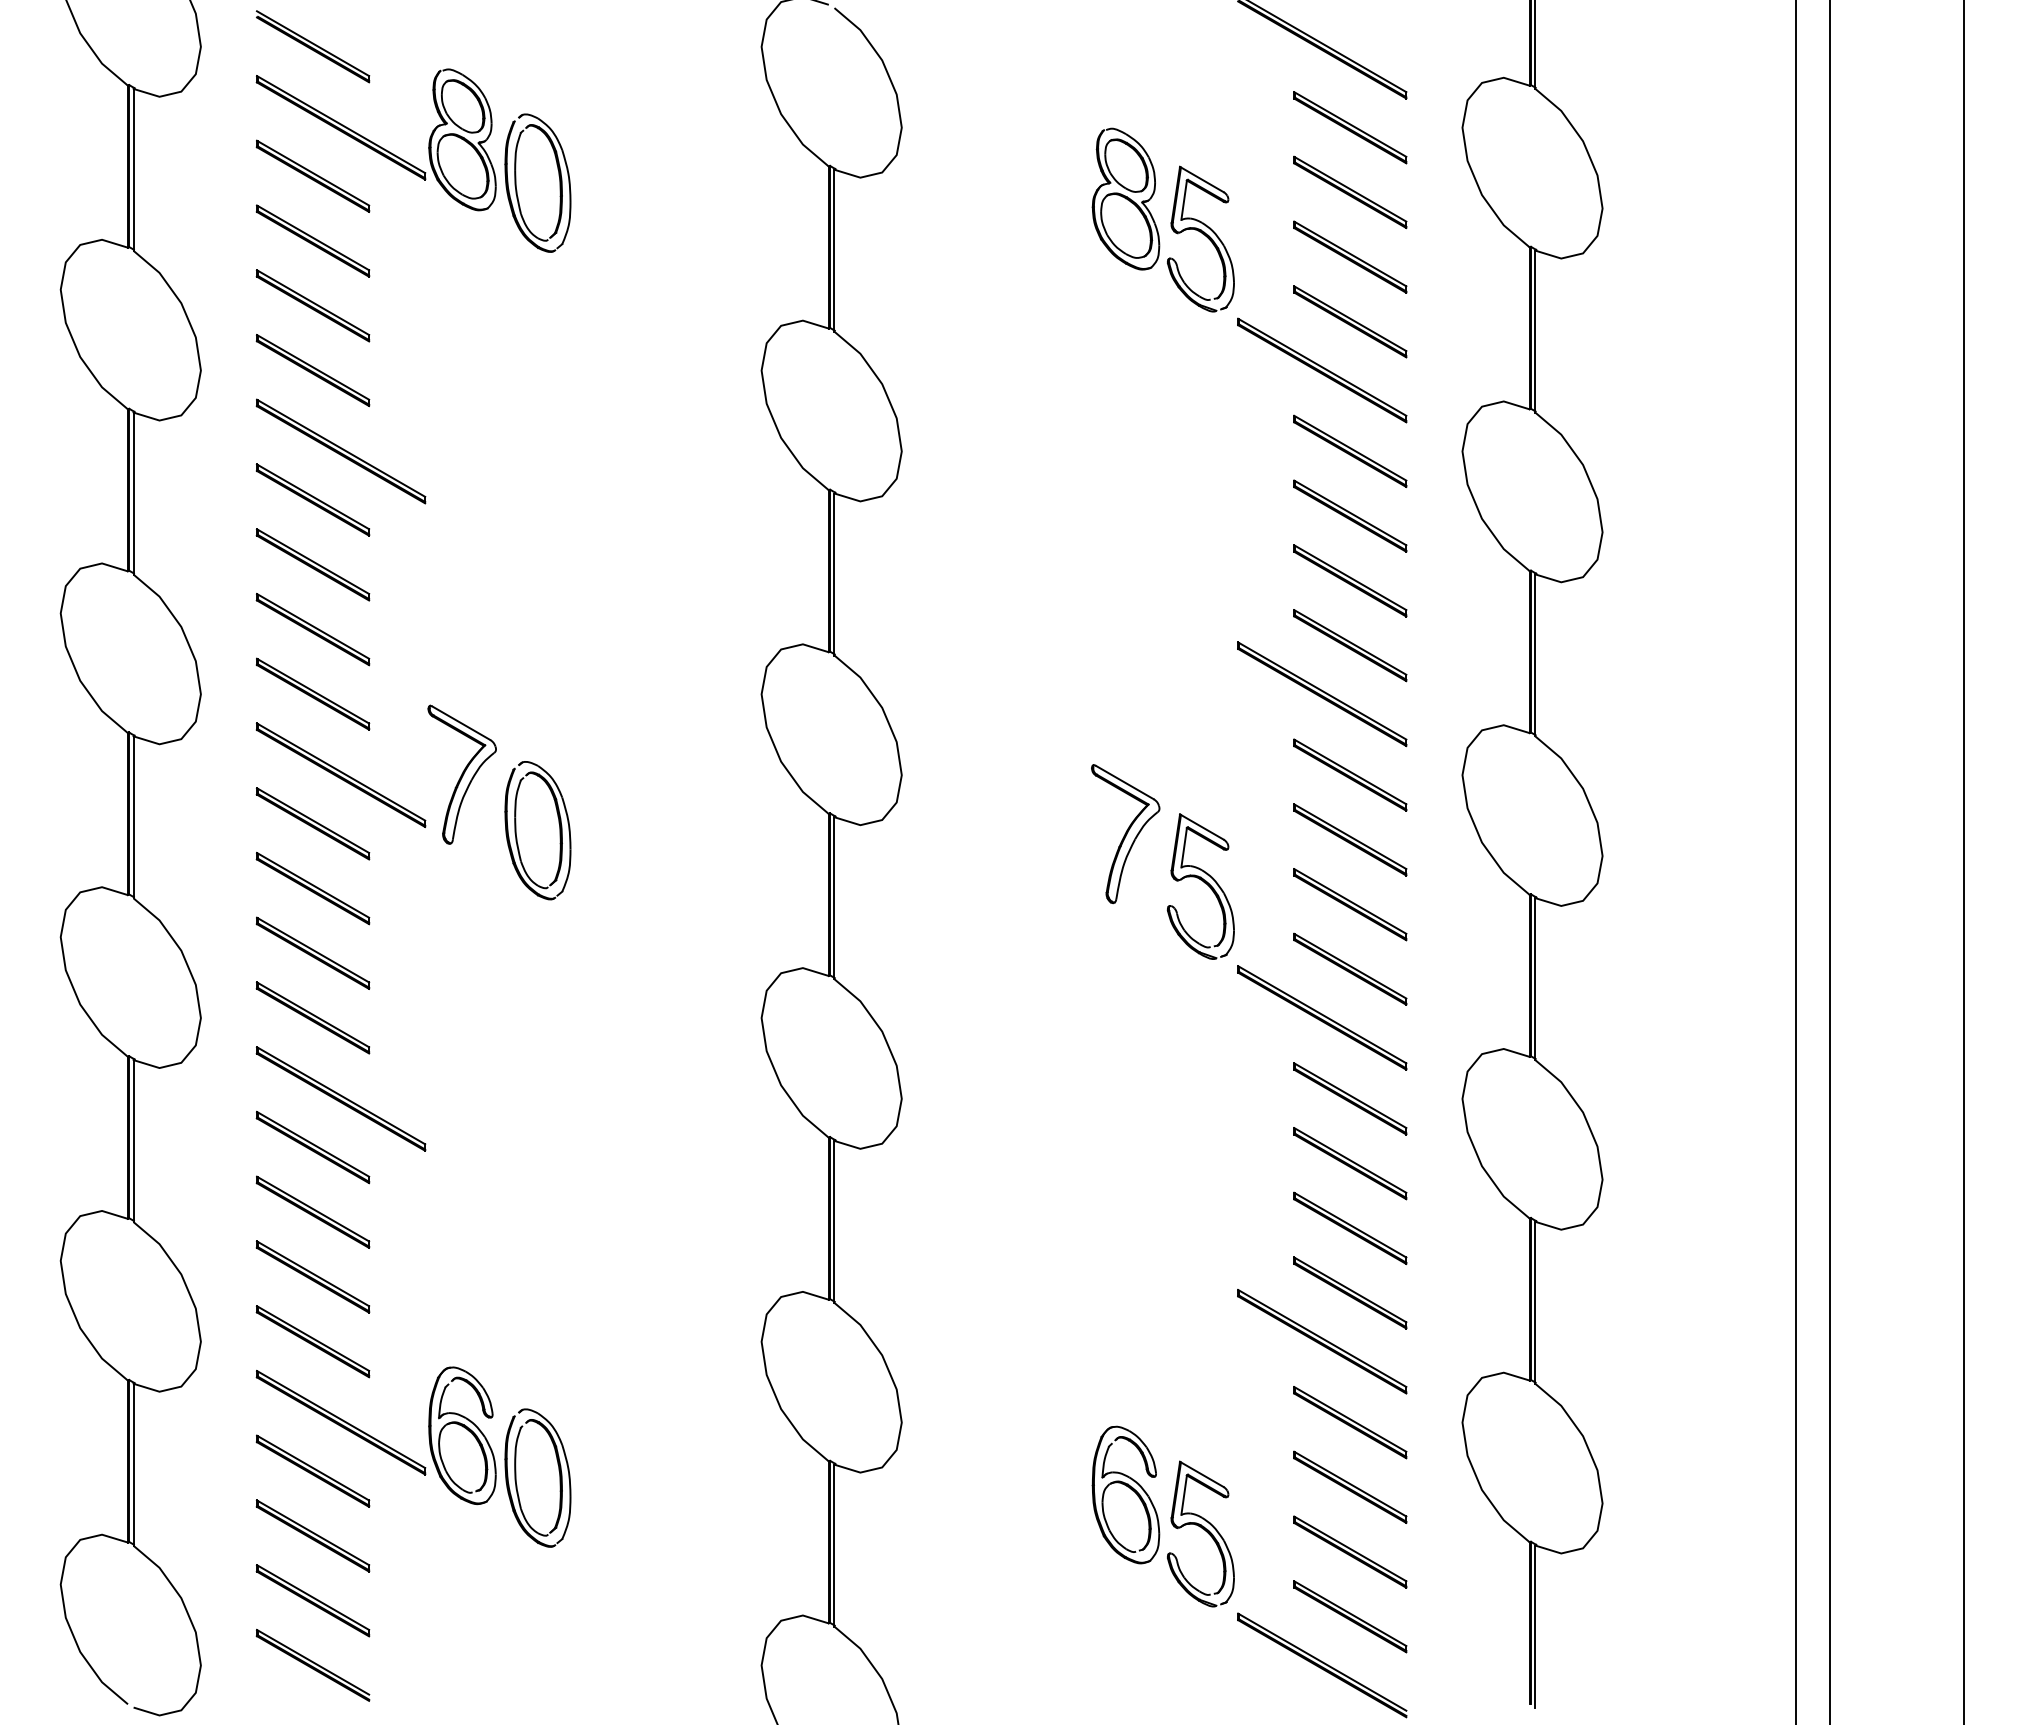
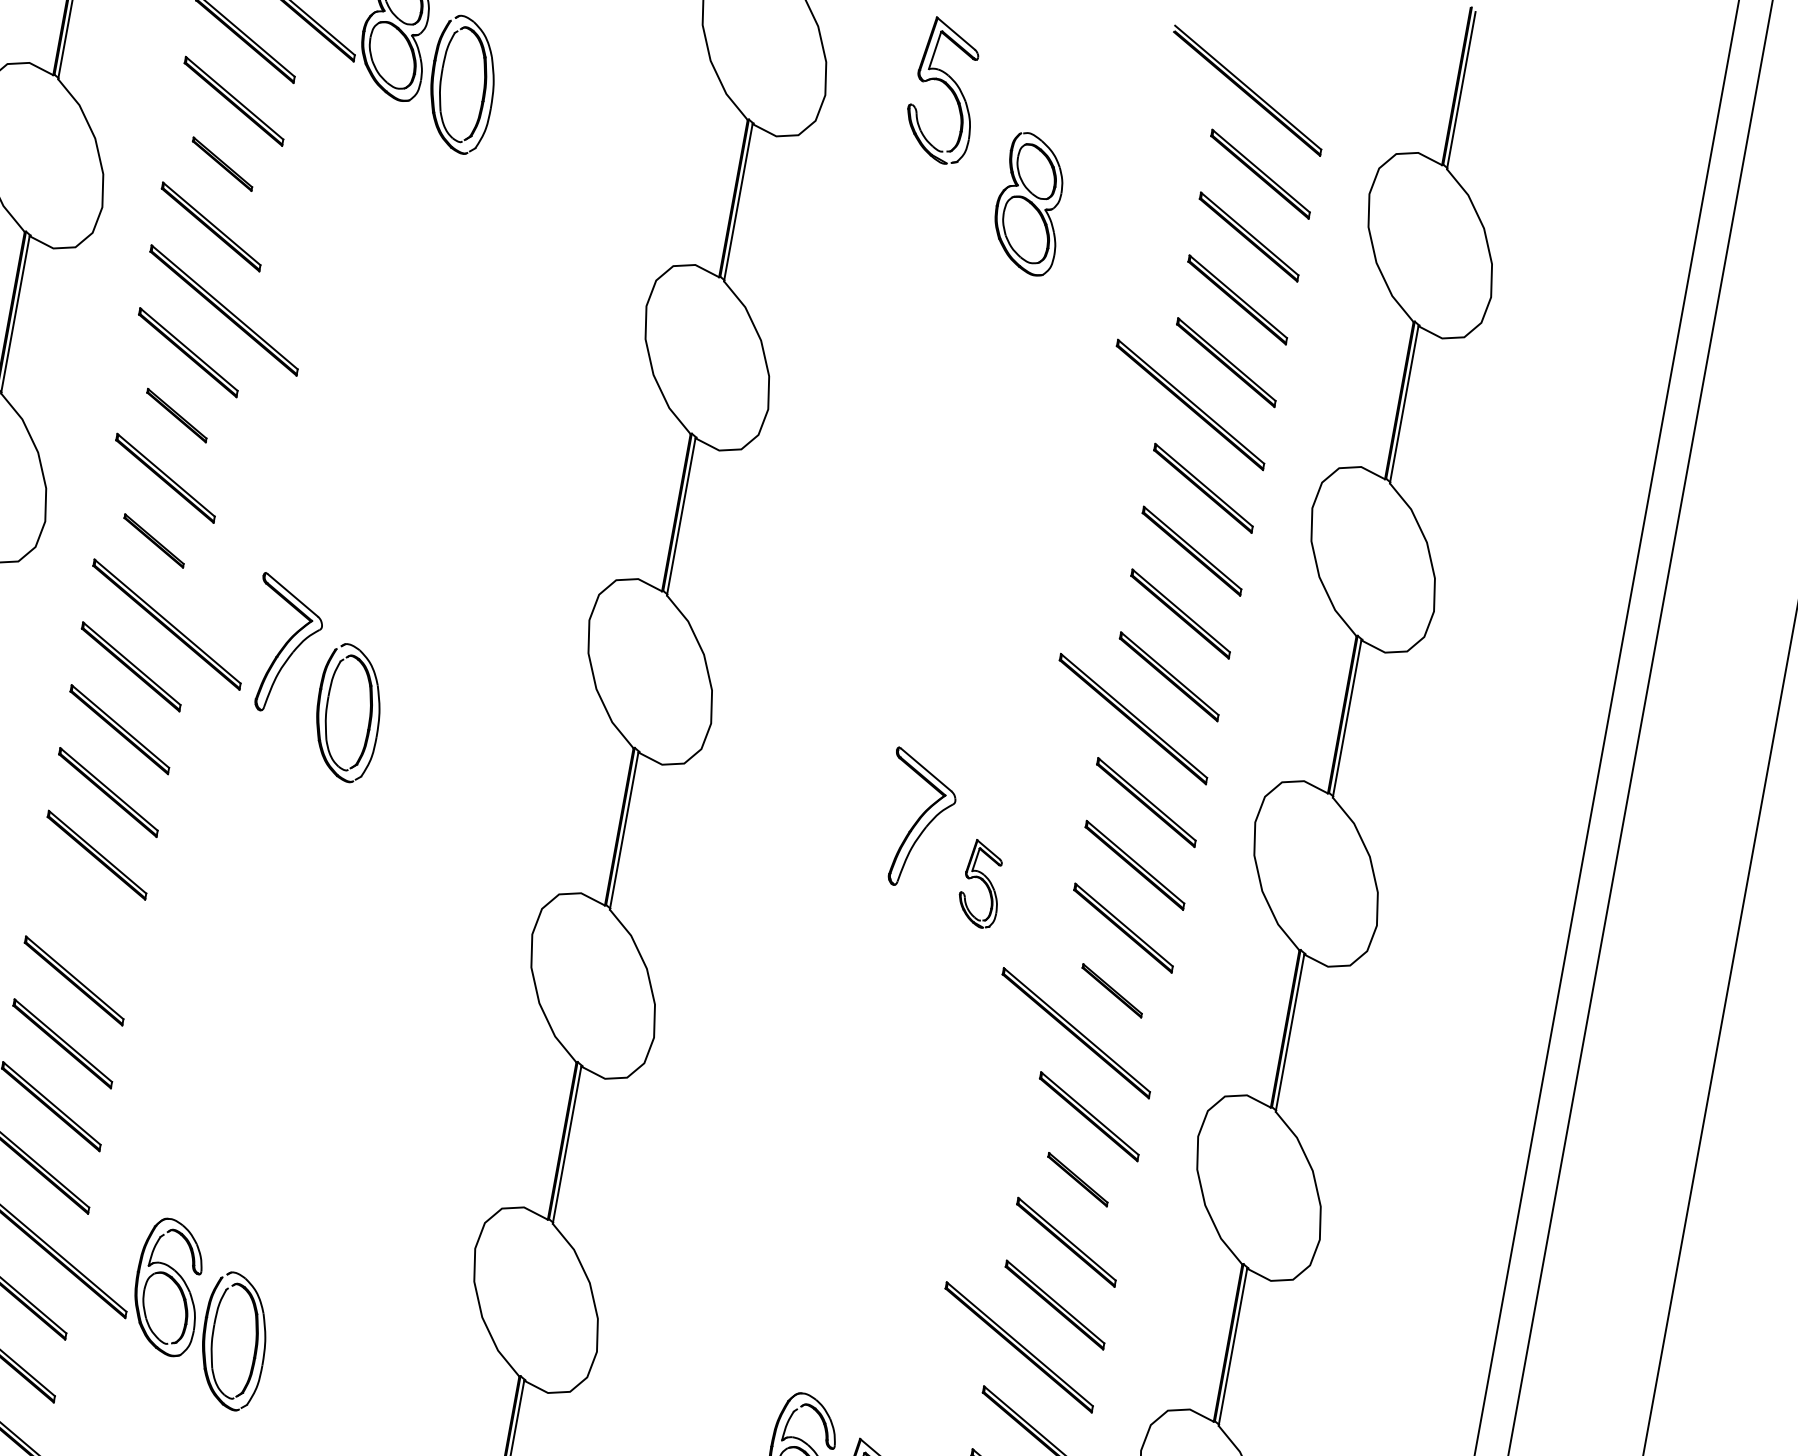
part: (1200, 238) -> (944, 90), moved
part: (312, 305) -> (222, 163), size x0.6
part: (312, 564) -> (176, 415), size x0.6
part: (312, 693) -> (153, 540), size x0.6
part: (1200, 886) -> (981, 884), size x0.6
part: (1350, 968) -> (1112, 990), size x0.6
part: (340, 1098) -> (109, 938), removed
part: (1350, 1163) -> (1078, 1179), size x0.6

